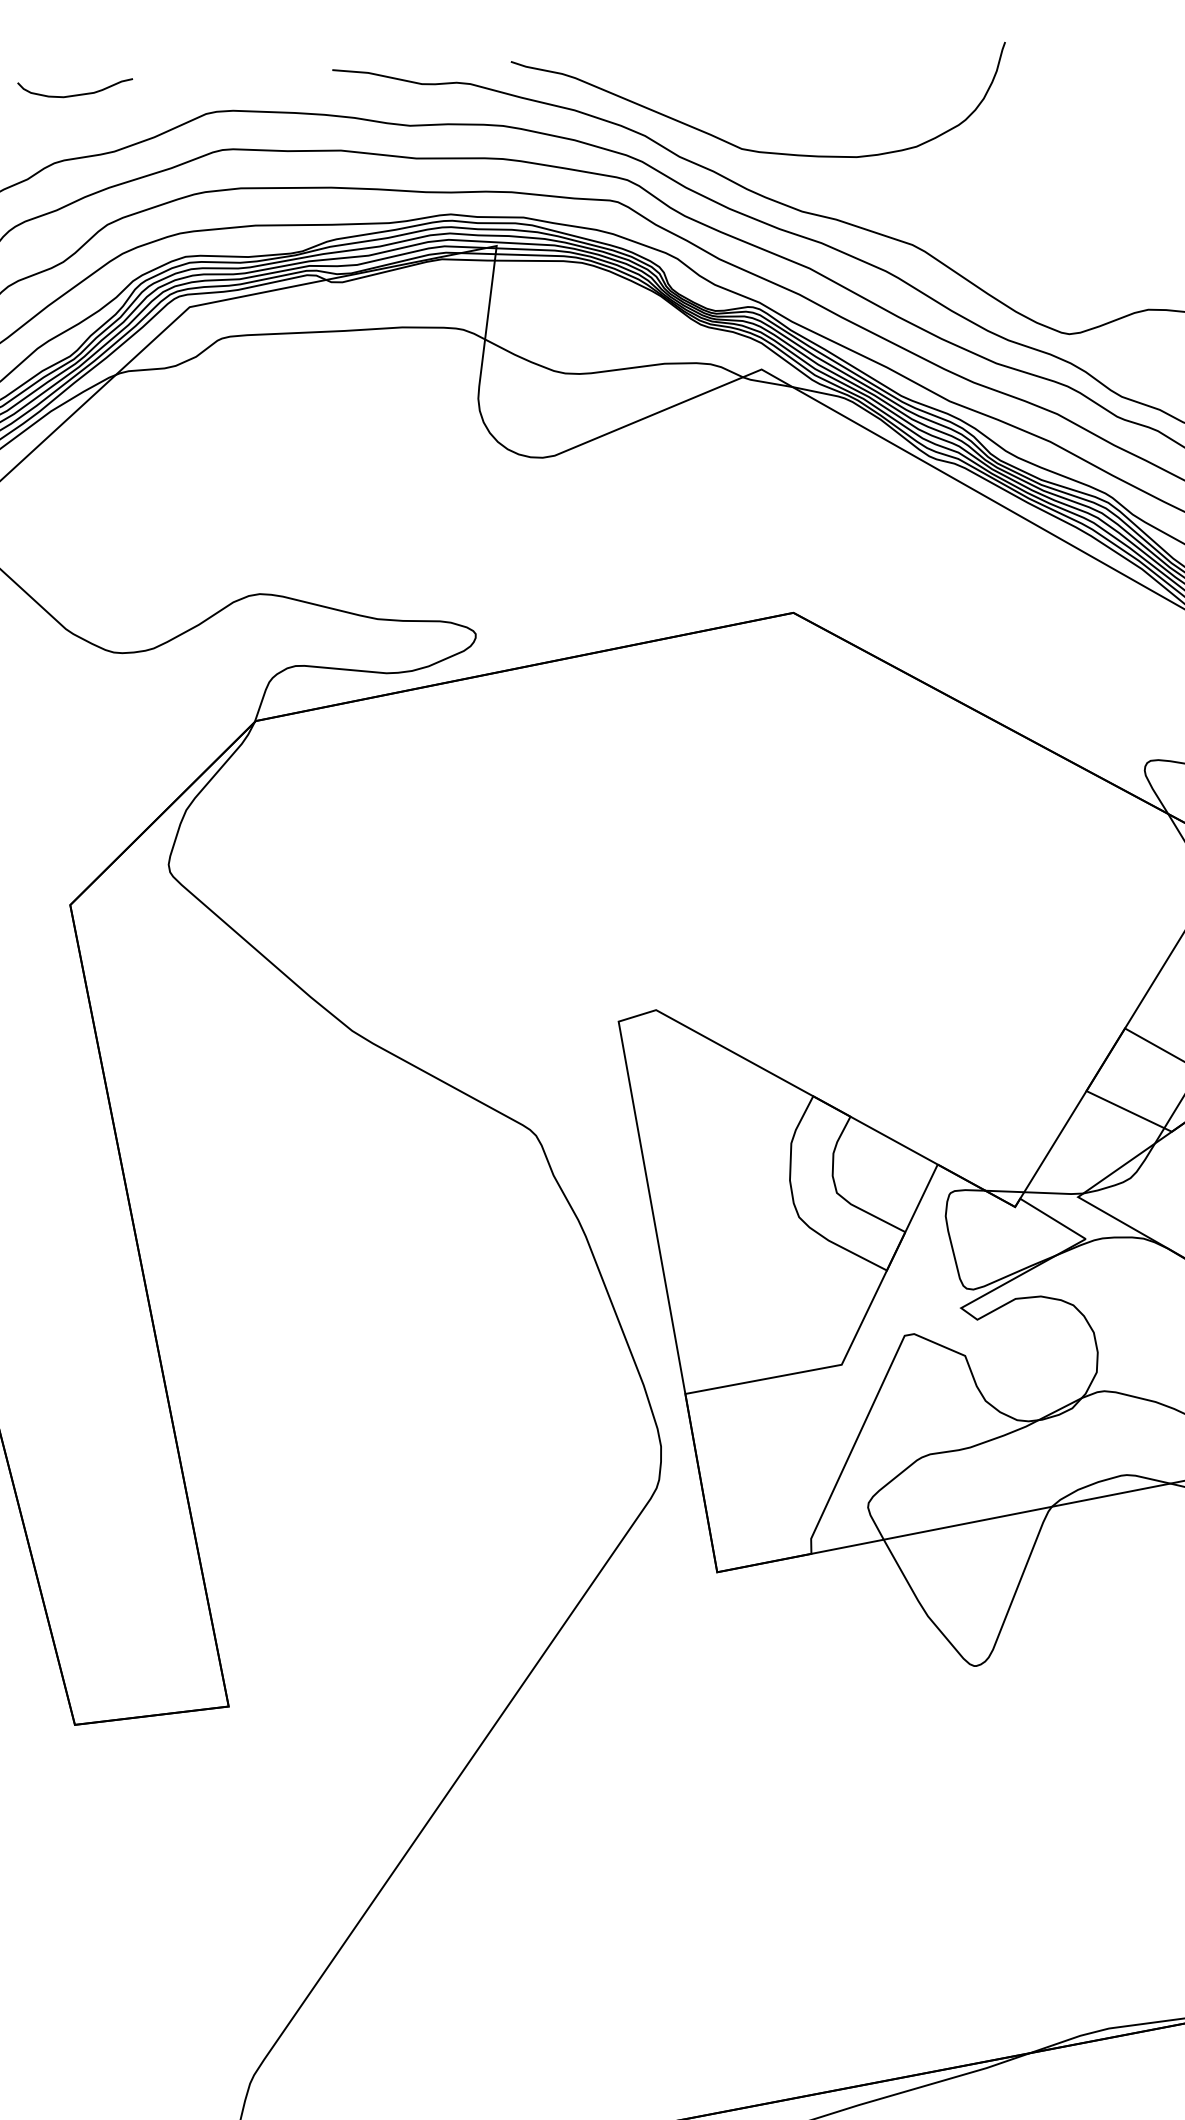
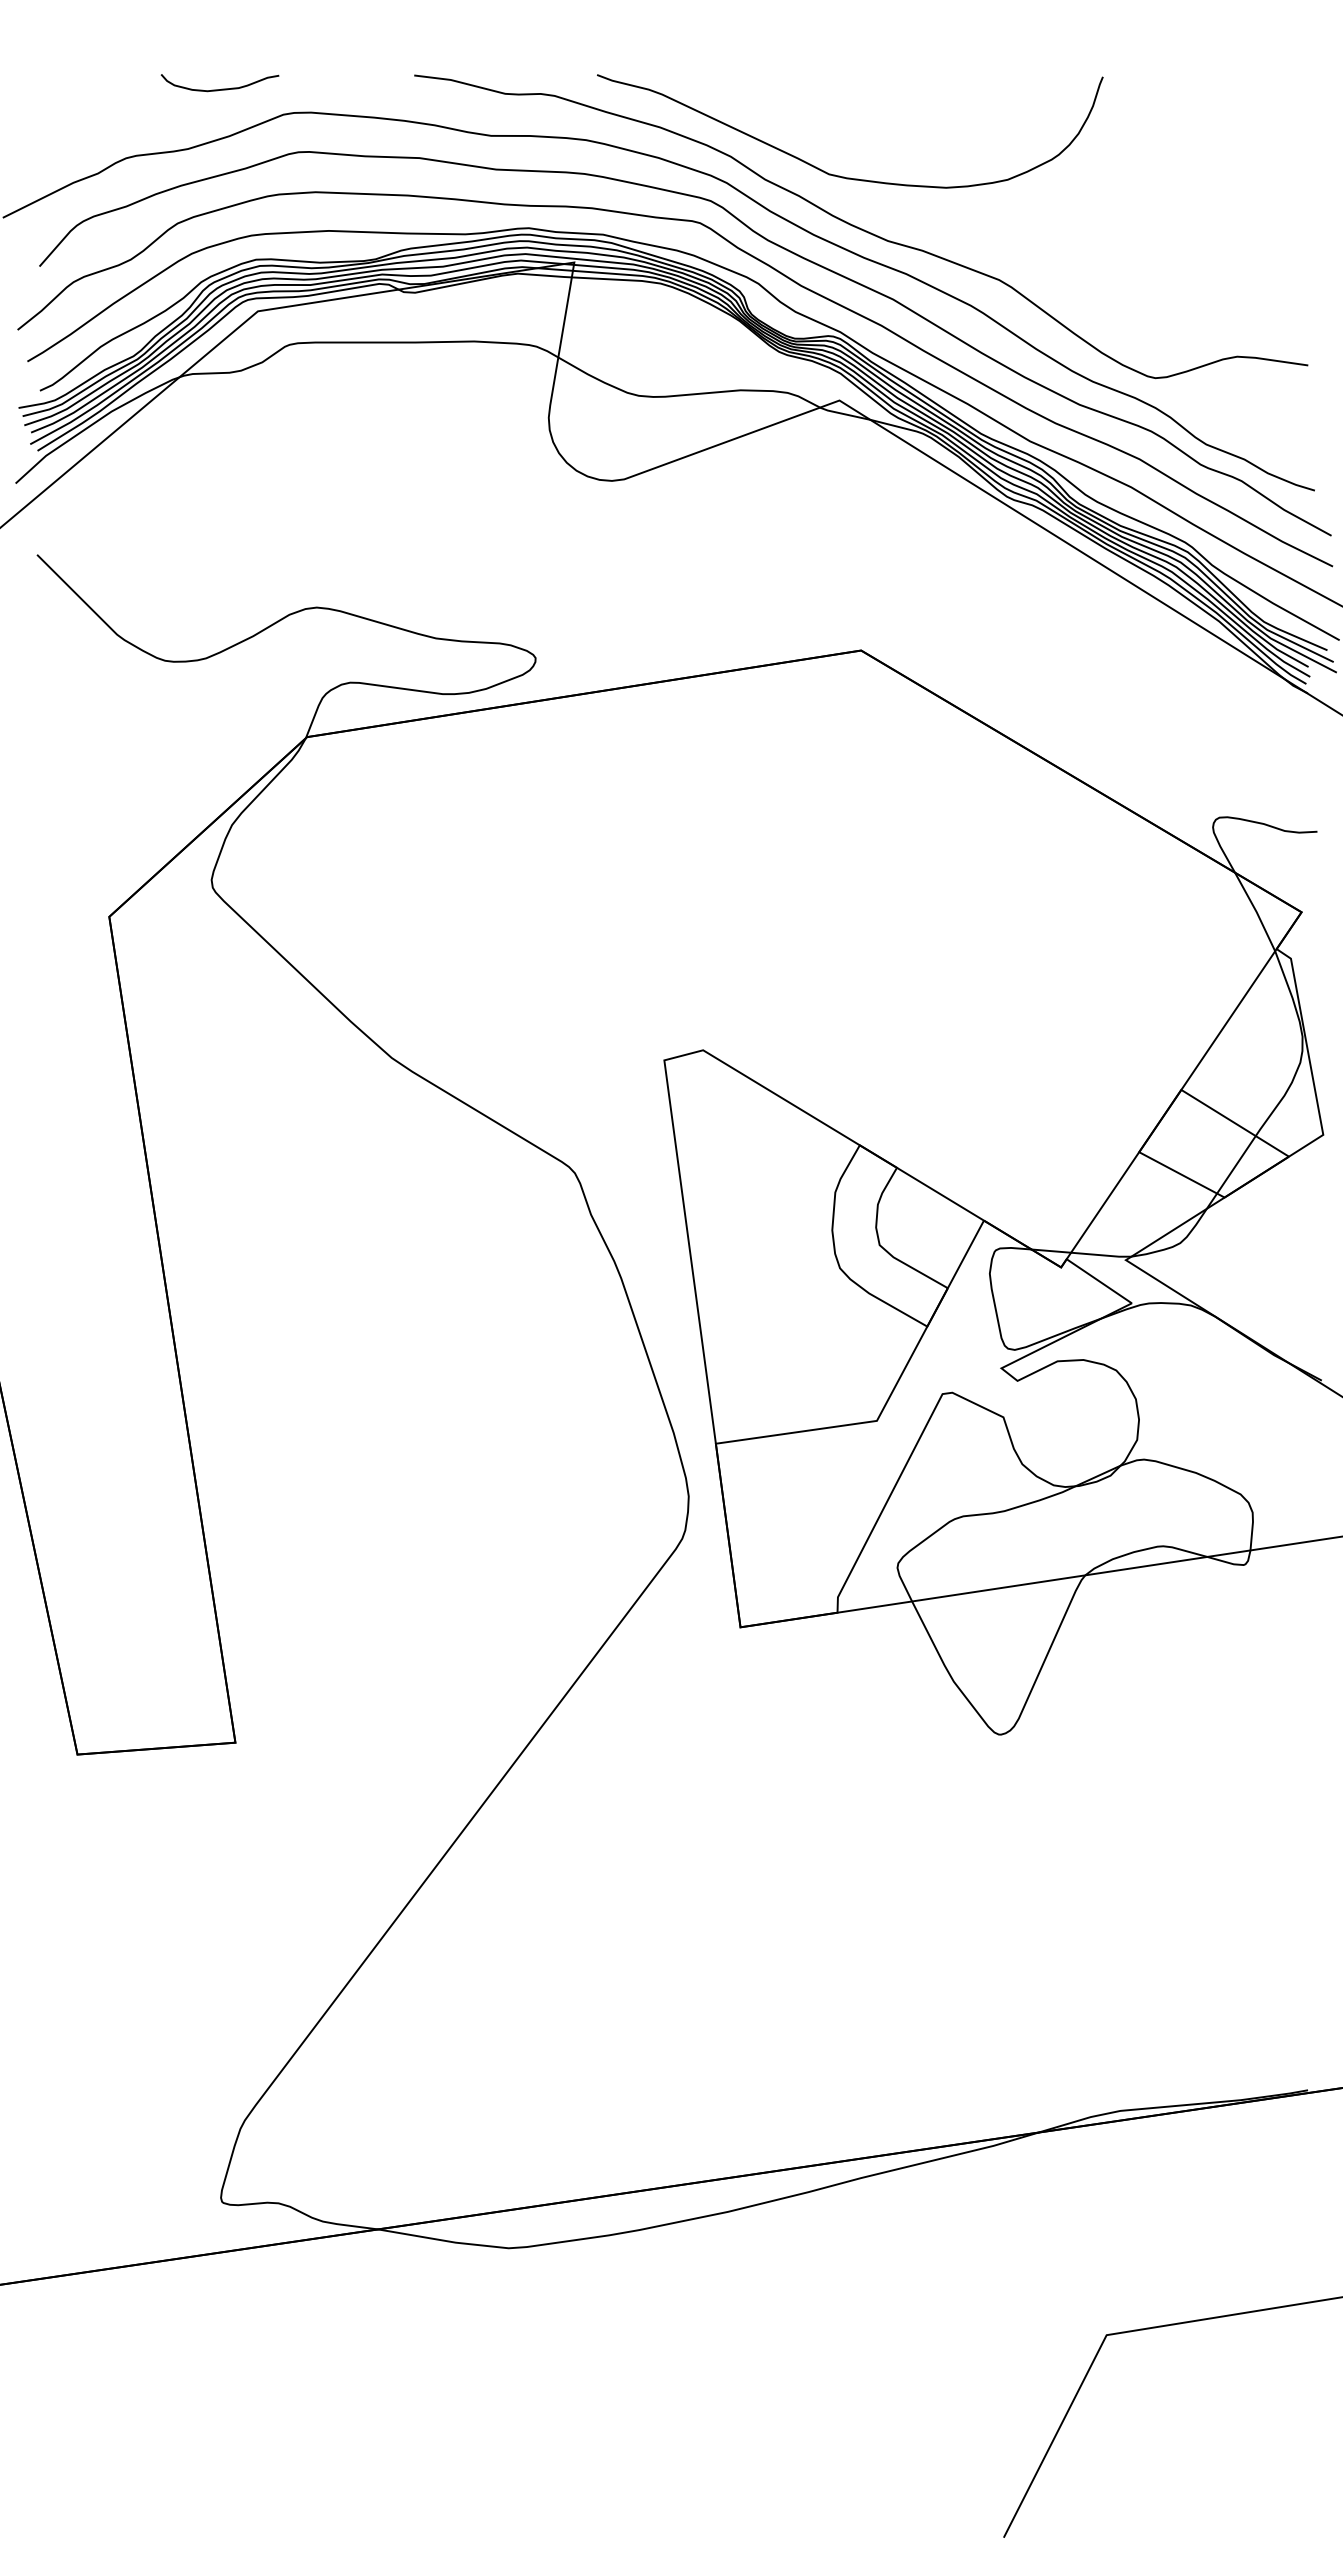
curve: (77, 93) -> (221, 88), moved

